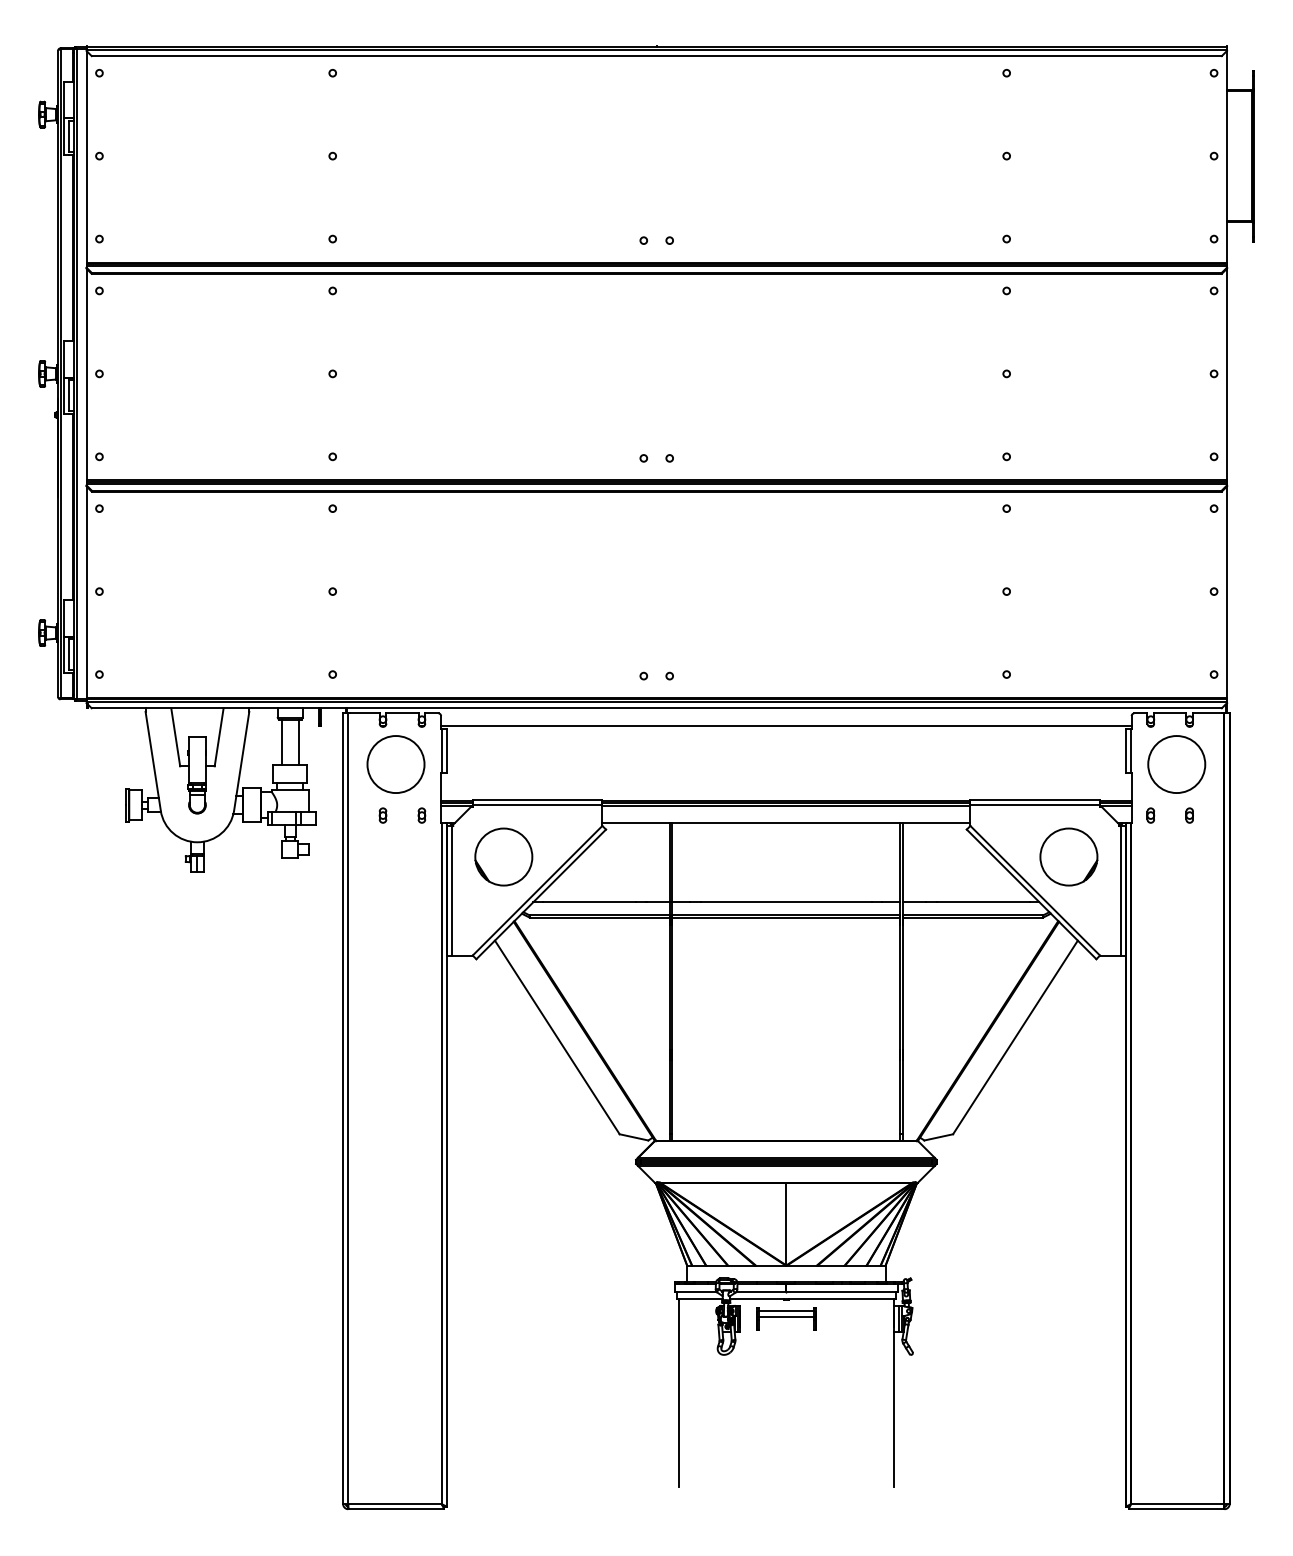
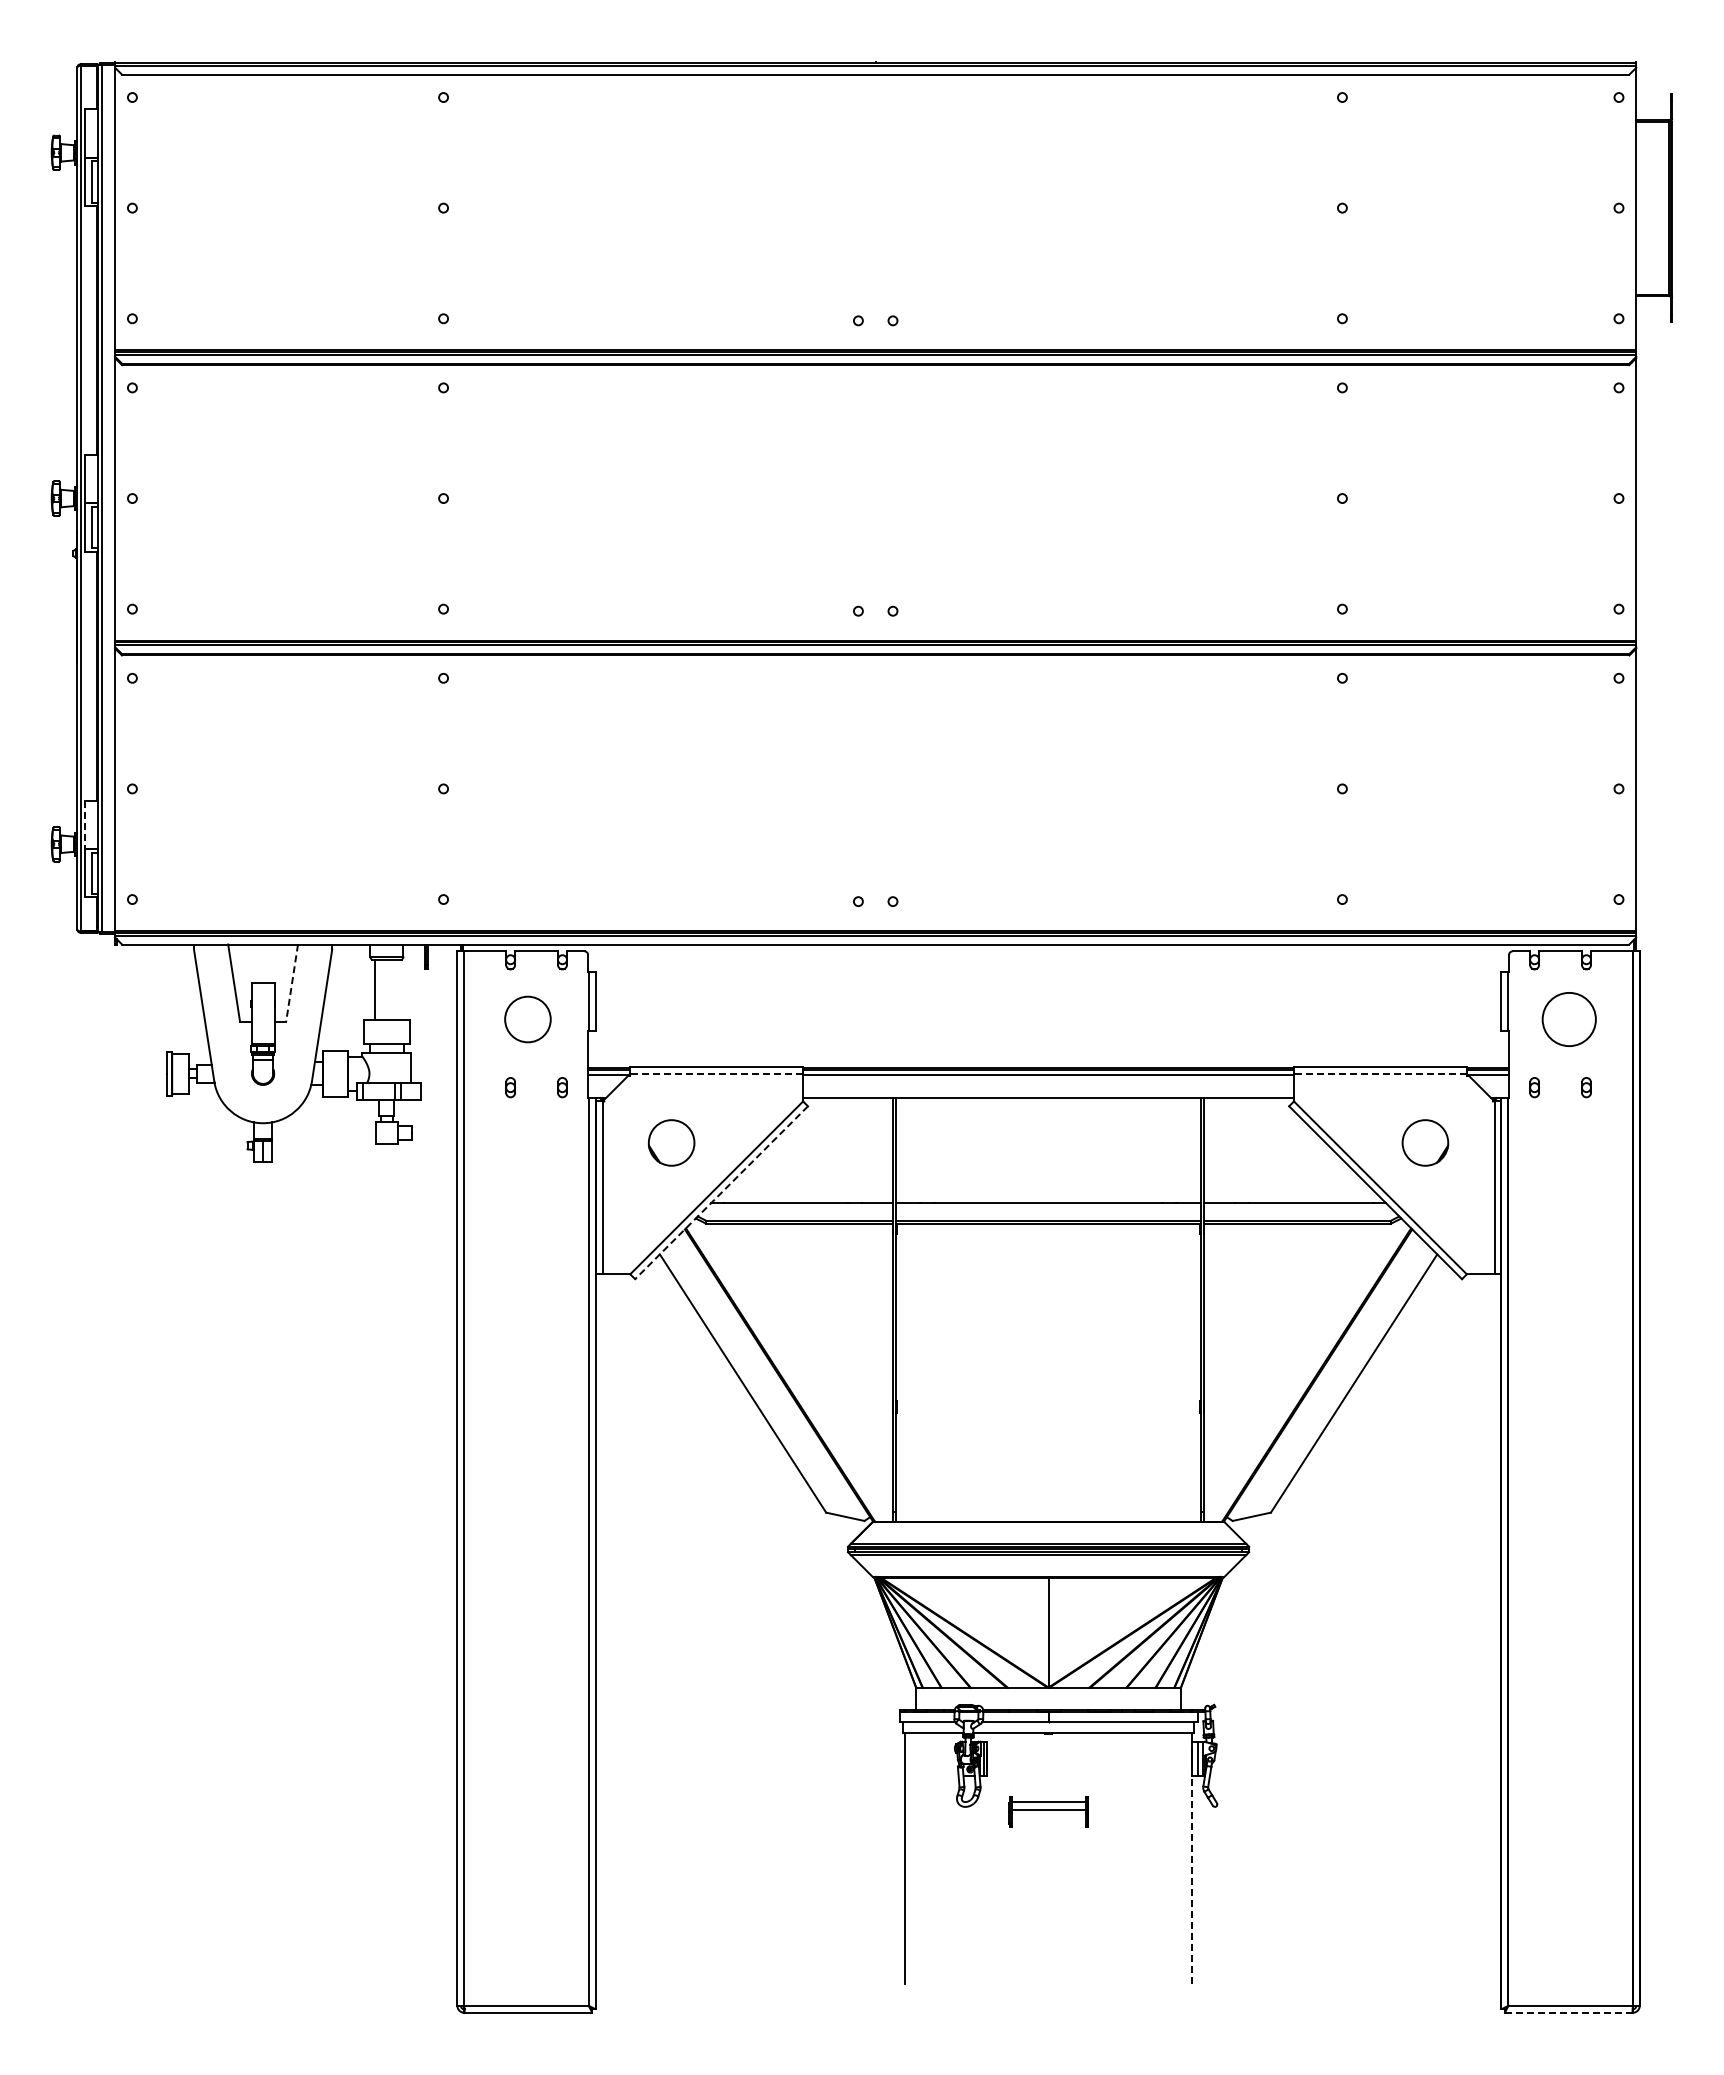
line: (64, 619) -> (85, 825), solid -> dashed
line: (786, 726) -> (1048, 968), removed
line: (219, 737) -> (292, 983), solid -> dashed
line: (298, 742) -> (398, 989), removed
circle: (395, 764) -> (527, 1019), size x0.6
circle: (1176, 764) -> (1569, 1019), size x0.7
line: (537, 804) -> (716, 1073), solid -> dashed
line: (1034, 804) -> (1379, 1073), solid -> dashed
part: (503, 856) -> (671, 1142), size x0.6
part: (1069, 856) -> (1425, 1142), size x0.6
line: (541, 894) -> (721, 1193), solid -> dashed
part: (786, 1318) -> (1048, 1811), moved
line: (894, 1409) -> (1192, 1879), solid -> dashed
line: (1176, 1509) -> (1568, 2012), solid -> dashed

